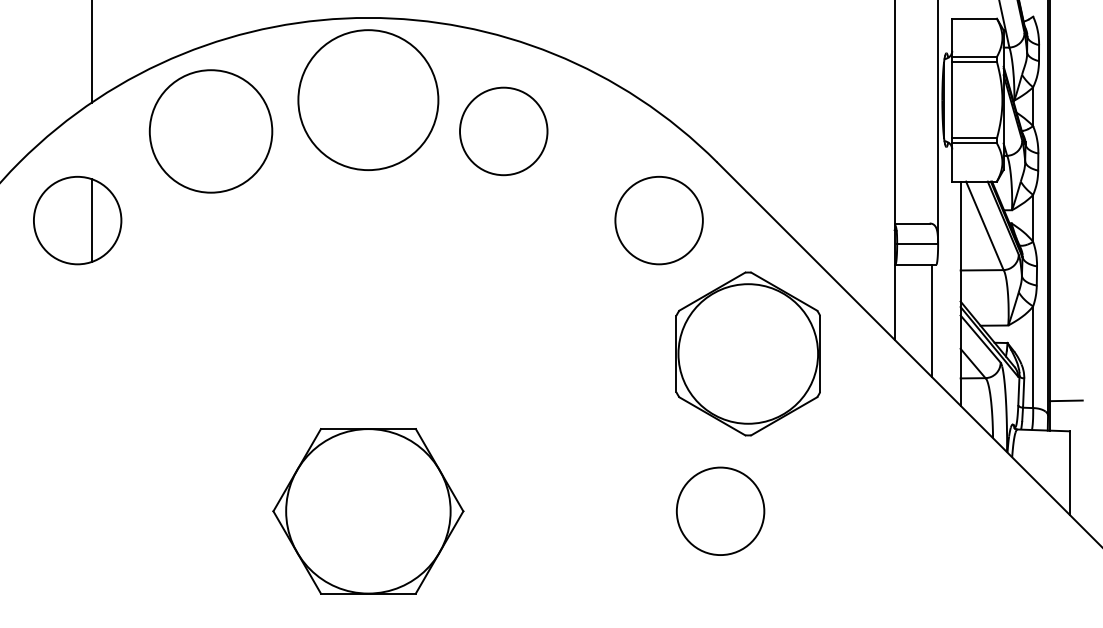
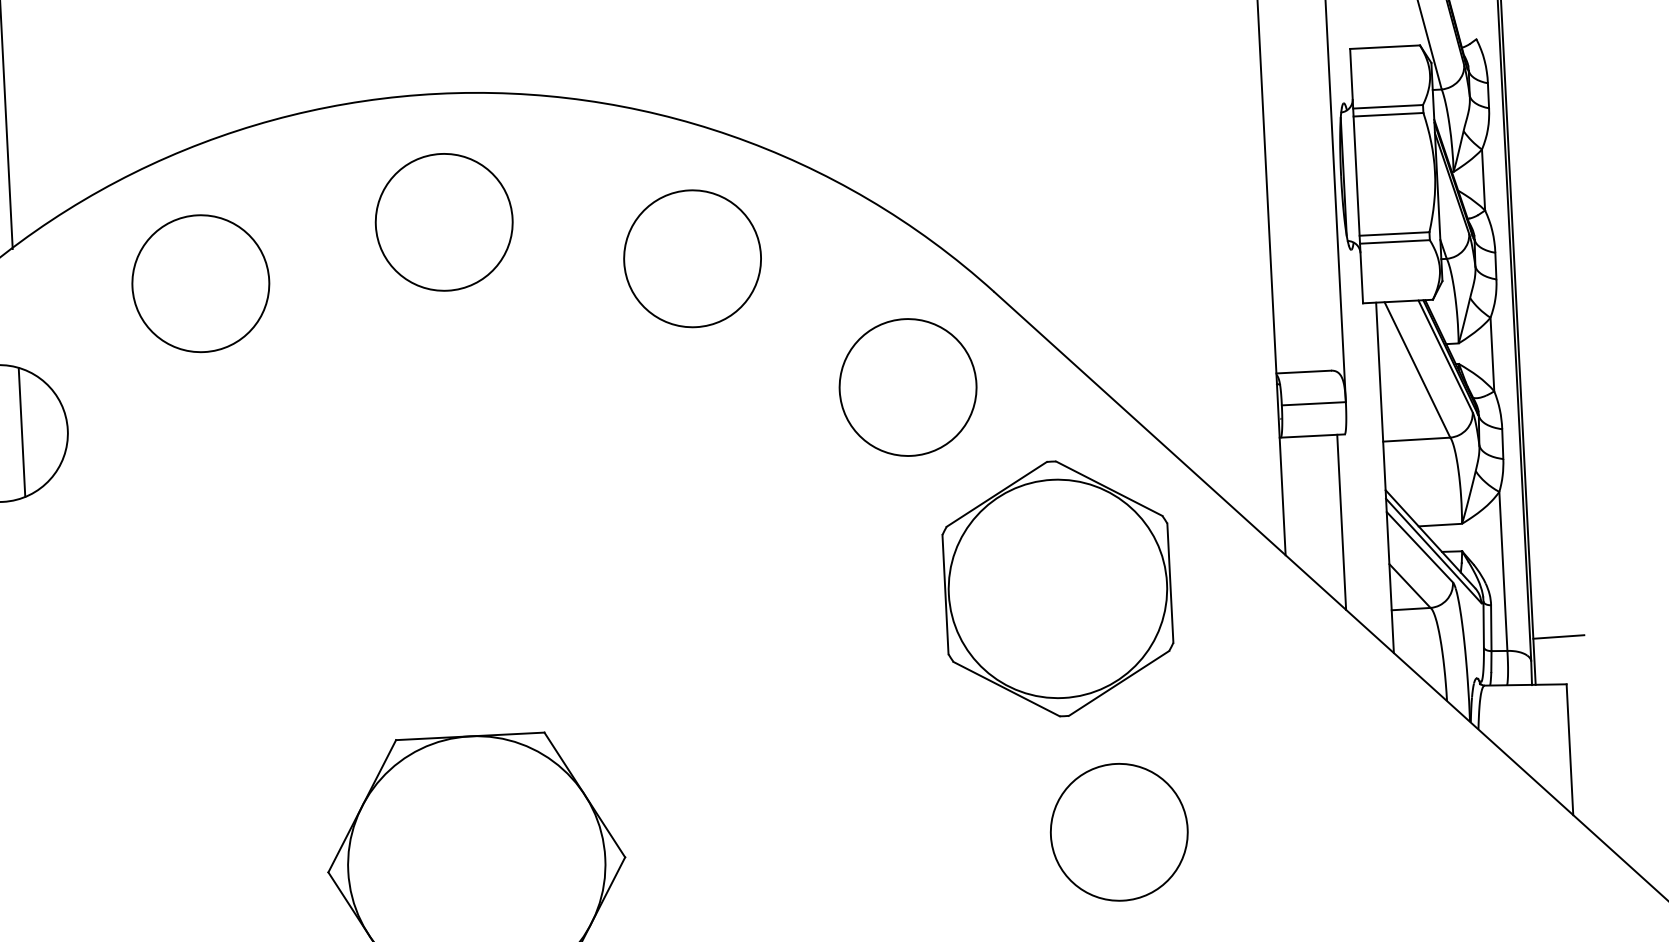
circle: (368, 99) -> (444, 221), size x0.62
circle: (210, 131) -> (199, 283), size x0.71
circle: (503, 131) -> (692, 258), moved
circle: (720, 510) -> (1119, 831), moved

